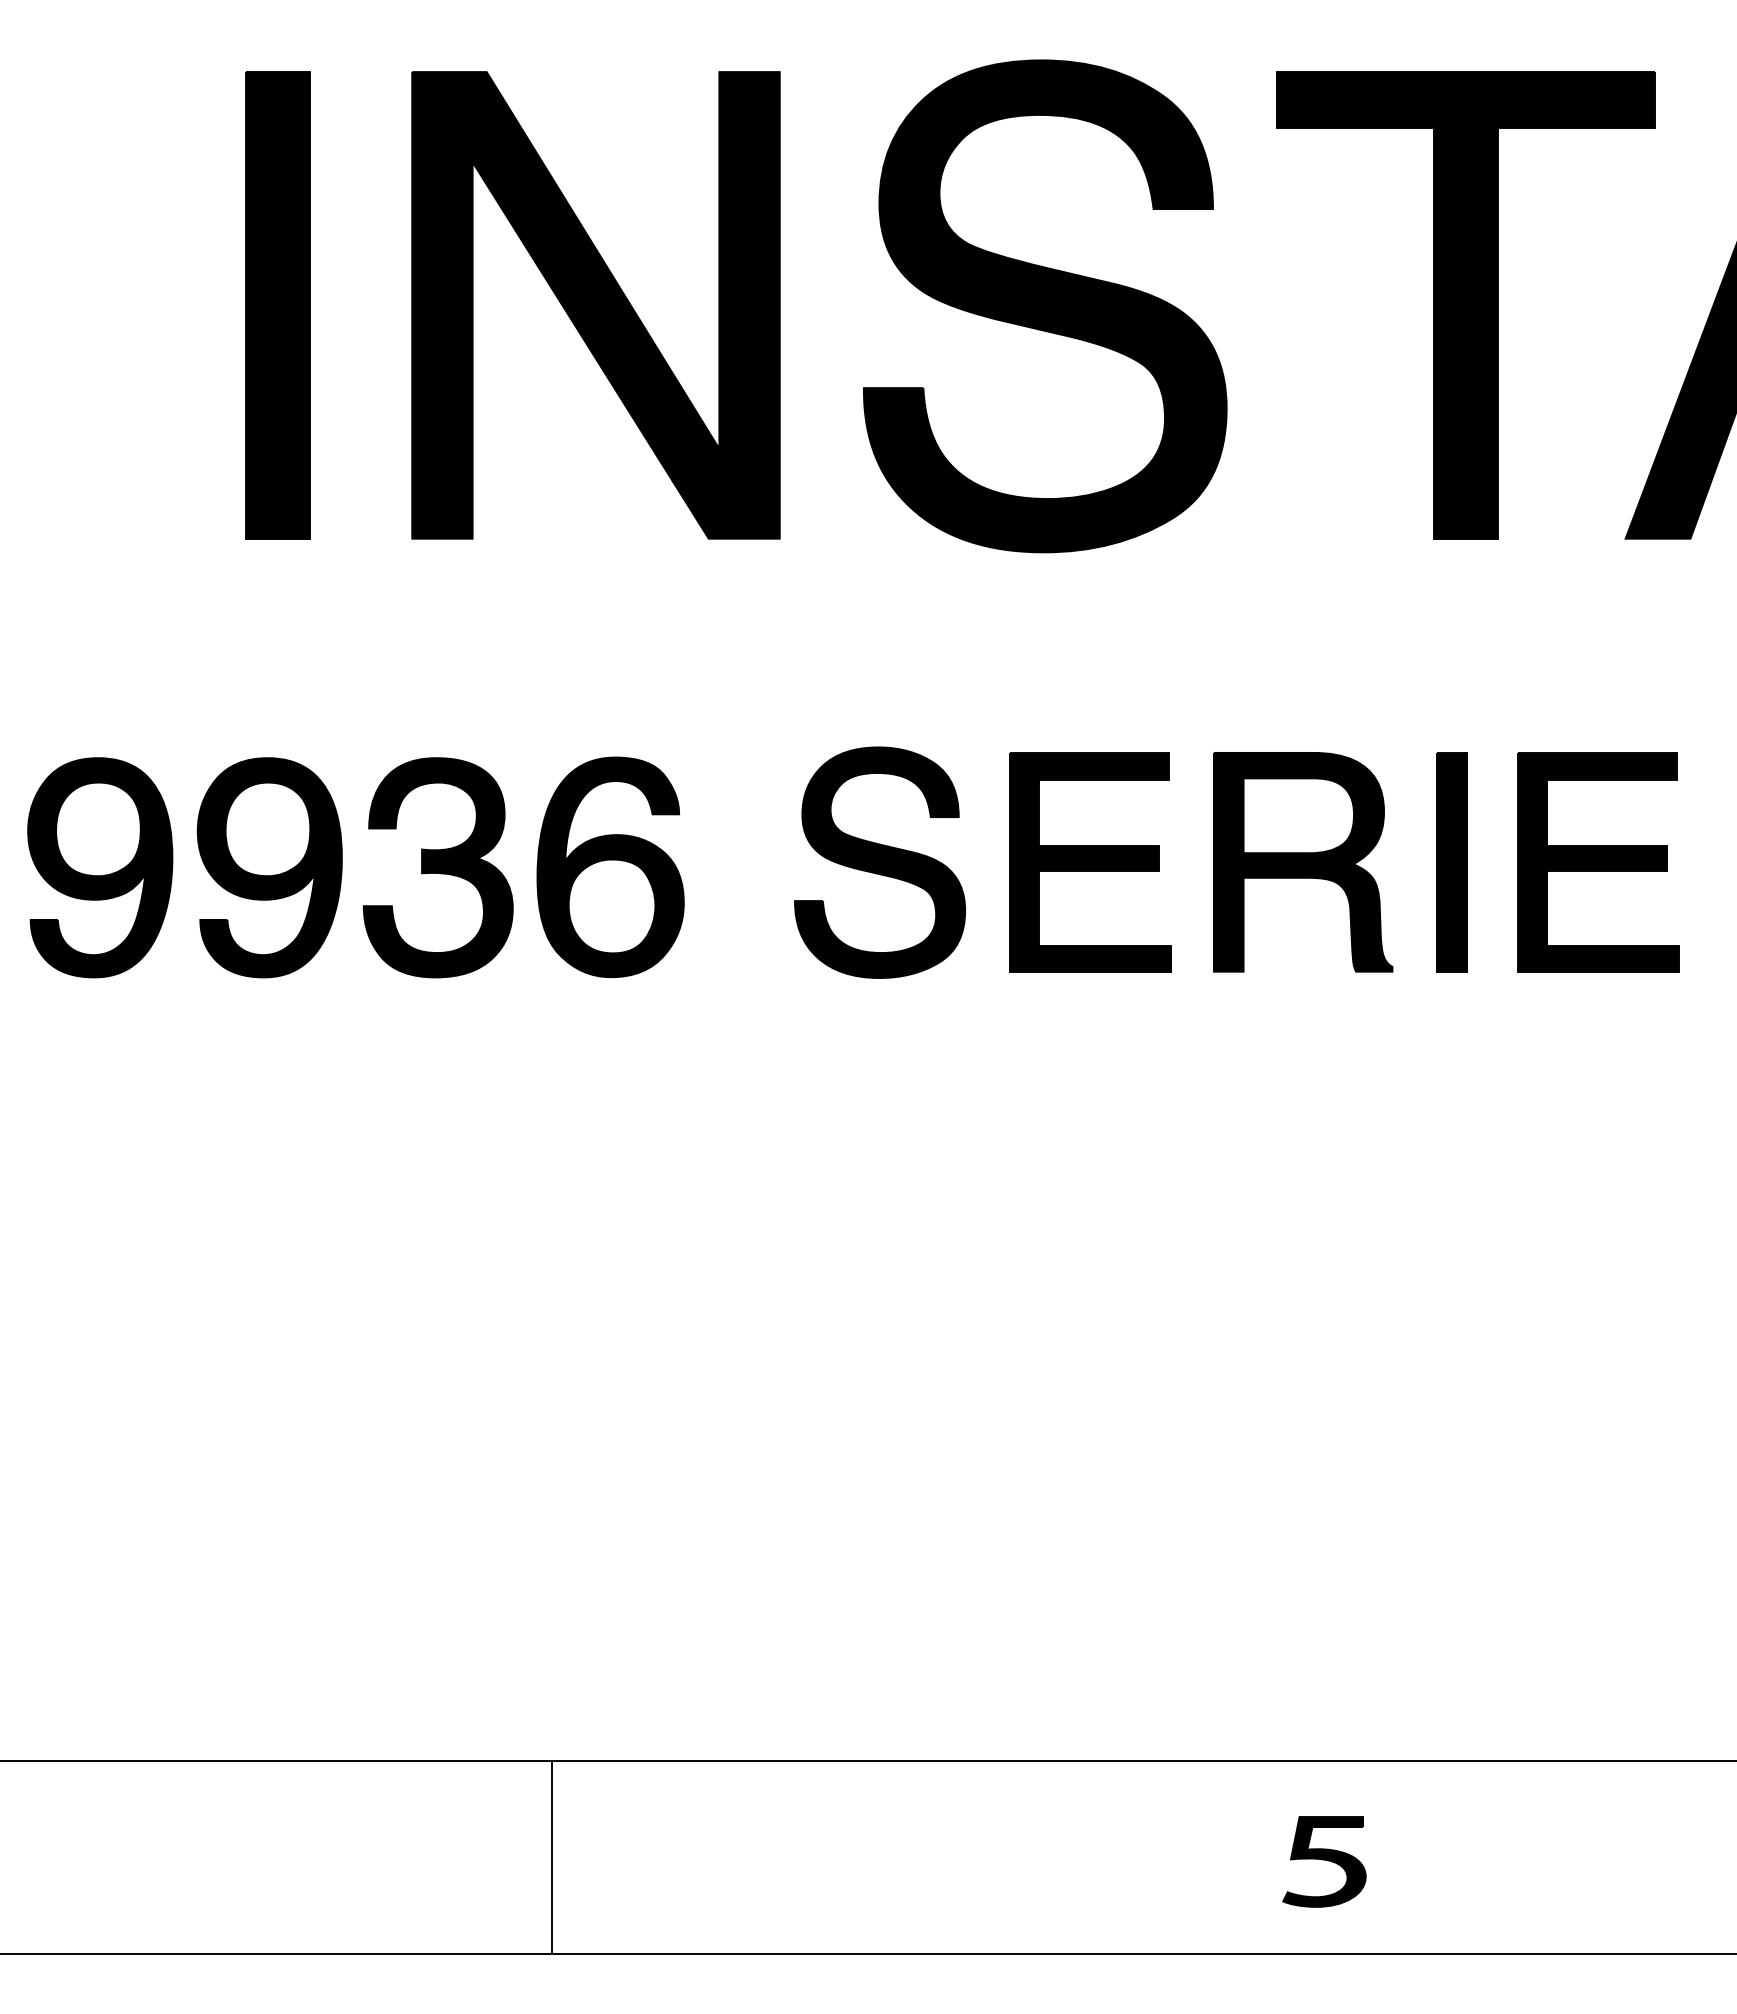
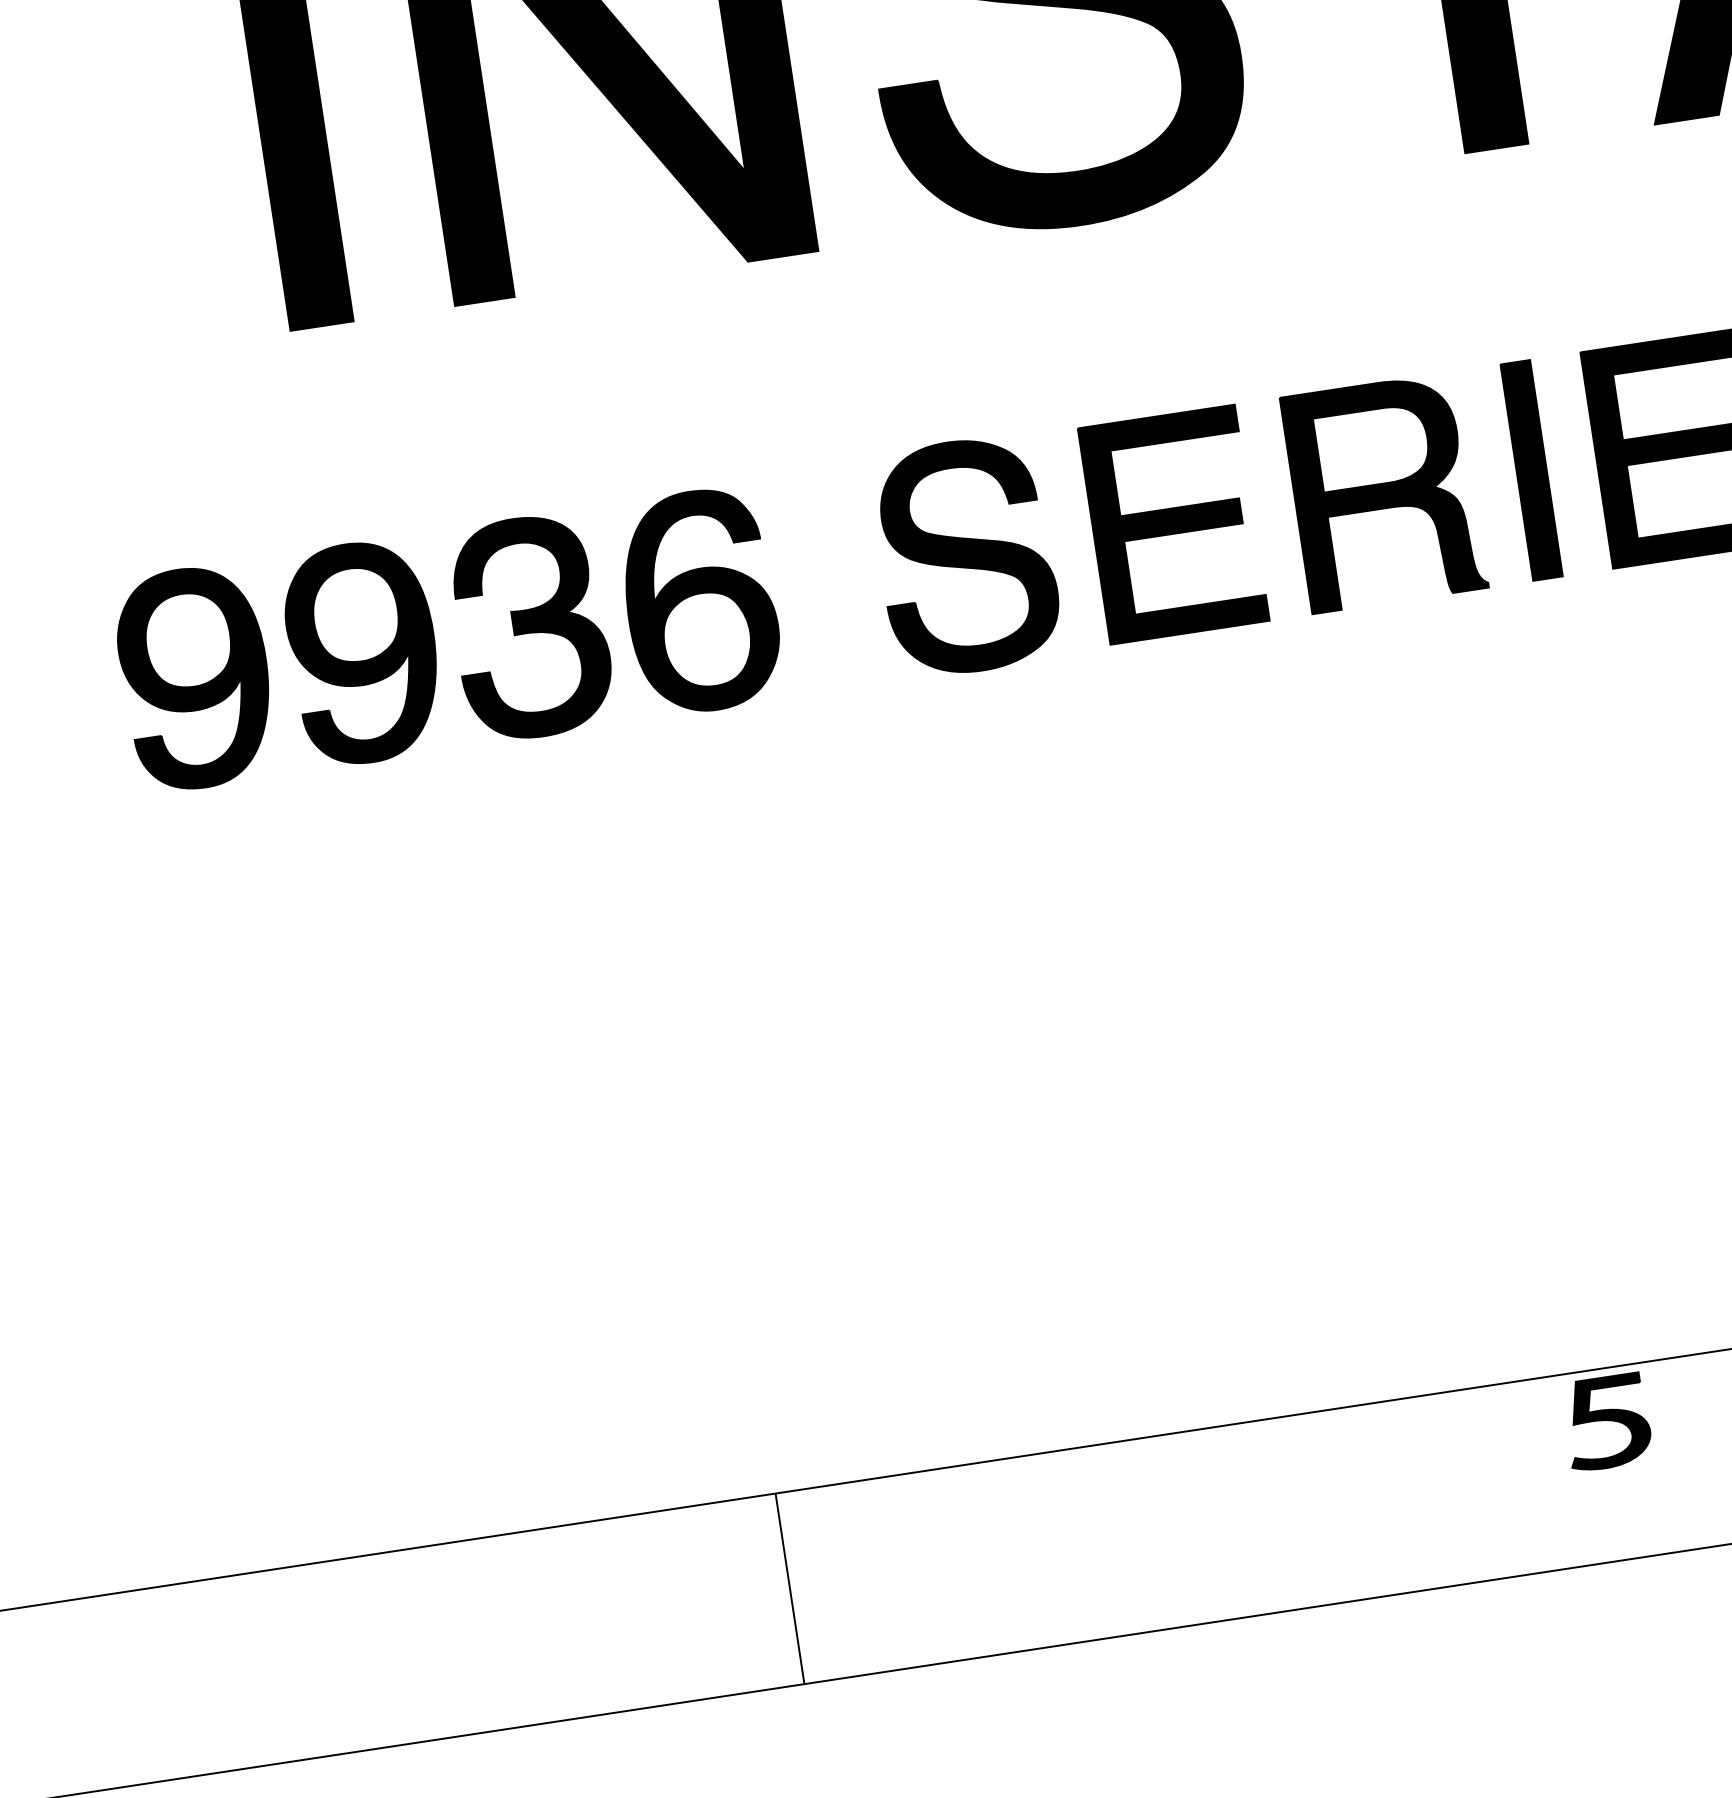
part: (1324, 1861) -> (1607, 1422), moved

